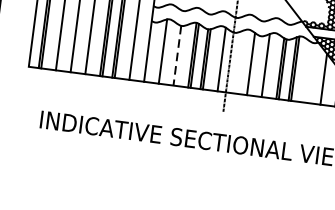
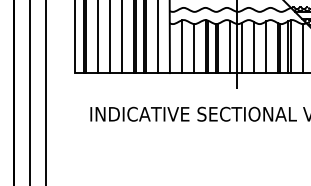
line: (177, 55) -> (194, 48), dashed -> solid
line: (236, 62) -> (242, 47), added
line: (309, 72) -> (302, 48), added

